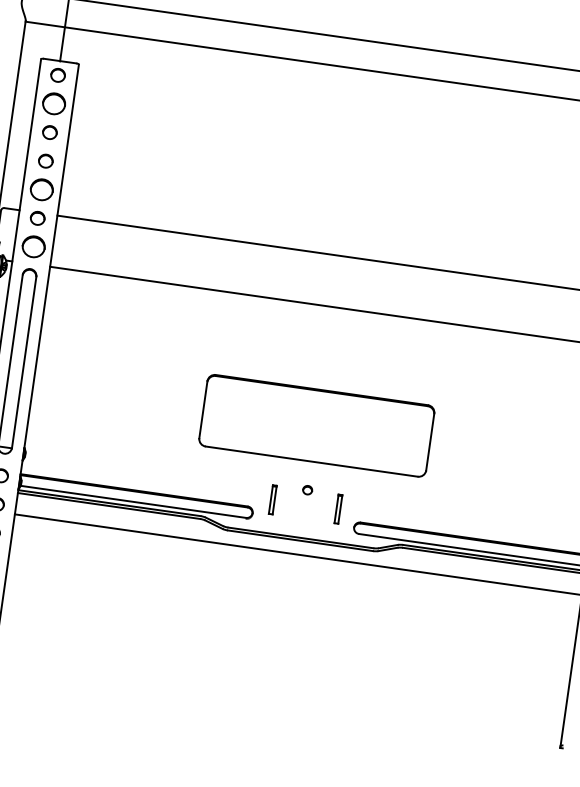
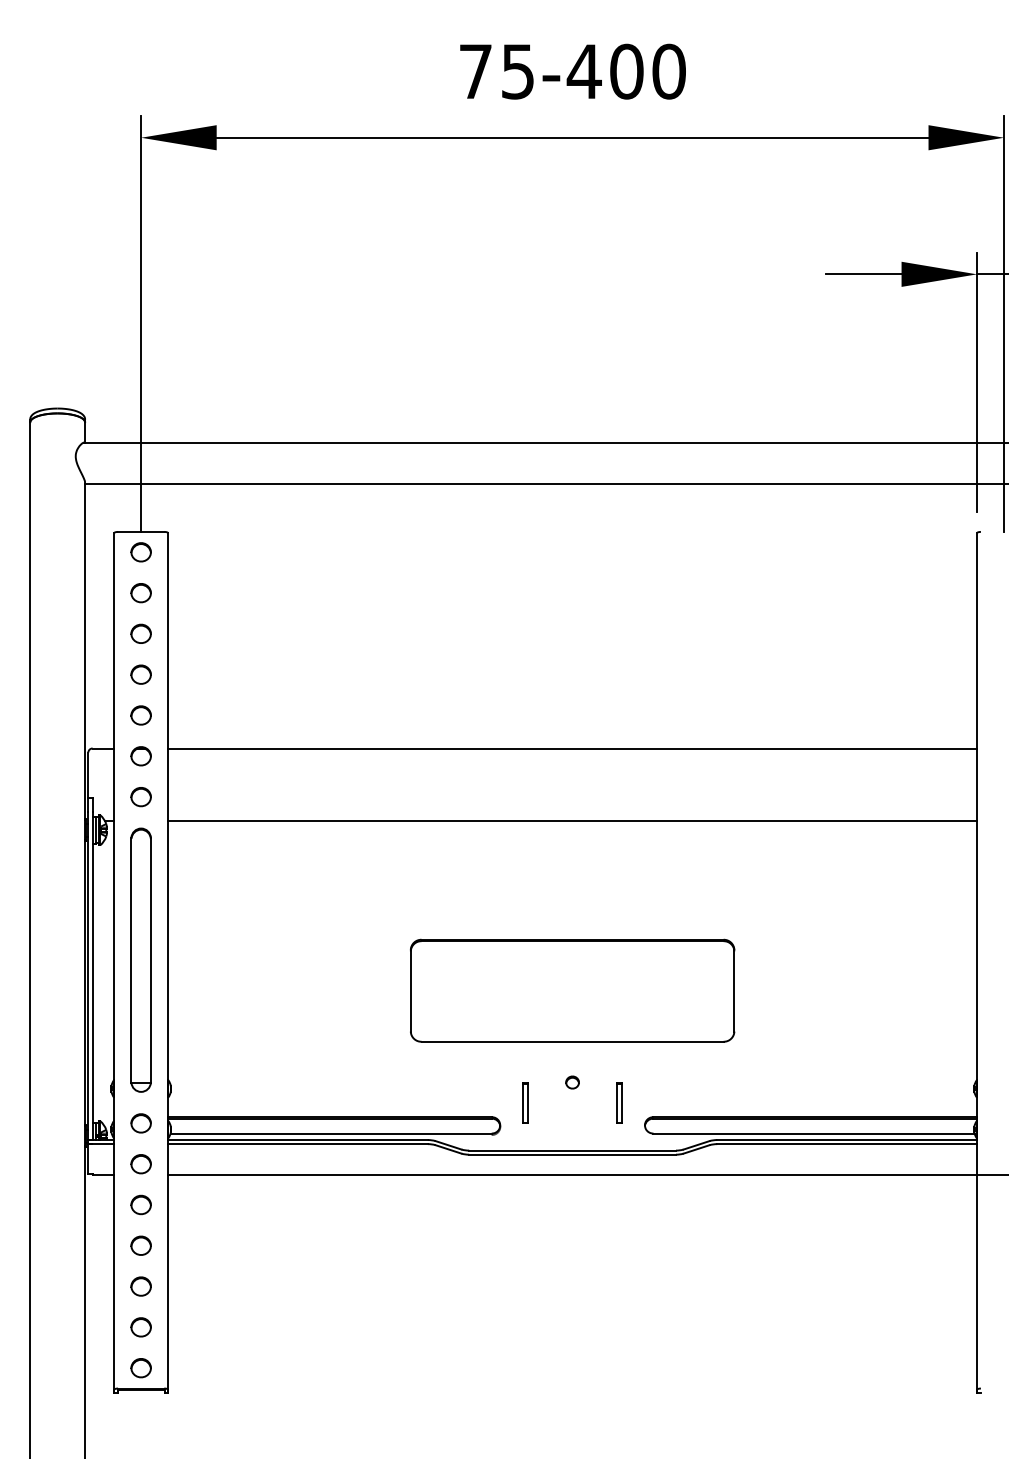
part: (53, 104) -> (140, 593), size x0.62
part: (41, 189) -> (140, 715), size x0.62
part: (33, 247) -> (140, 797), size x0.62

